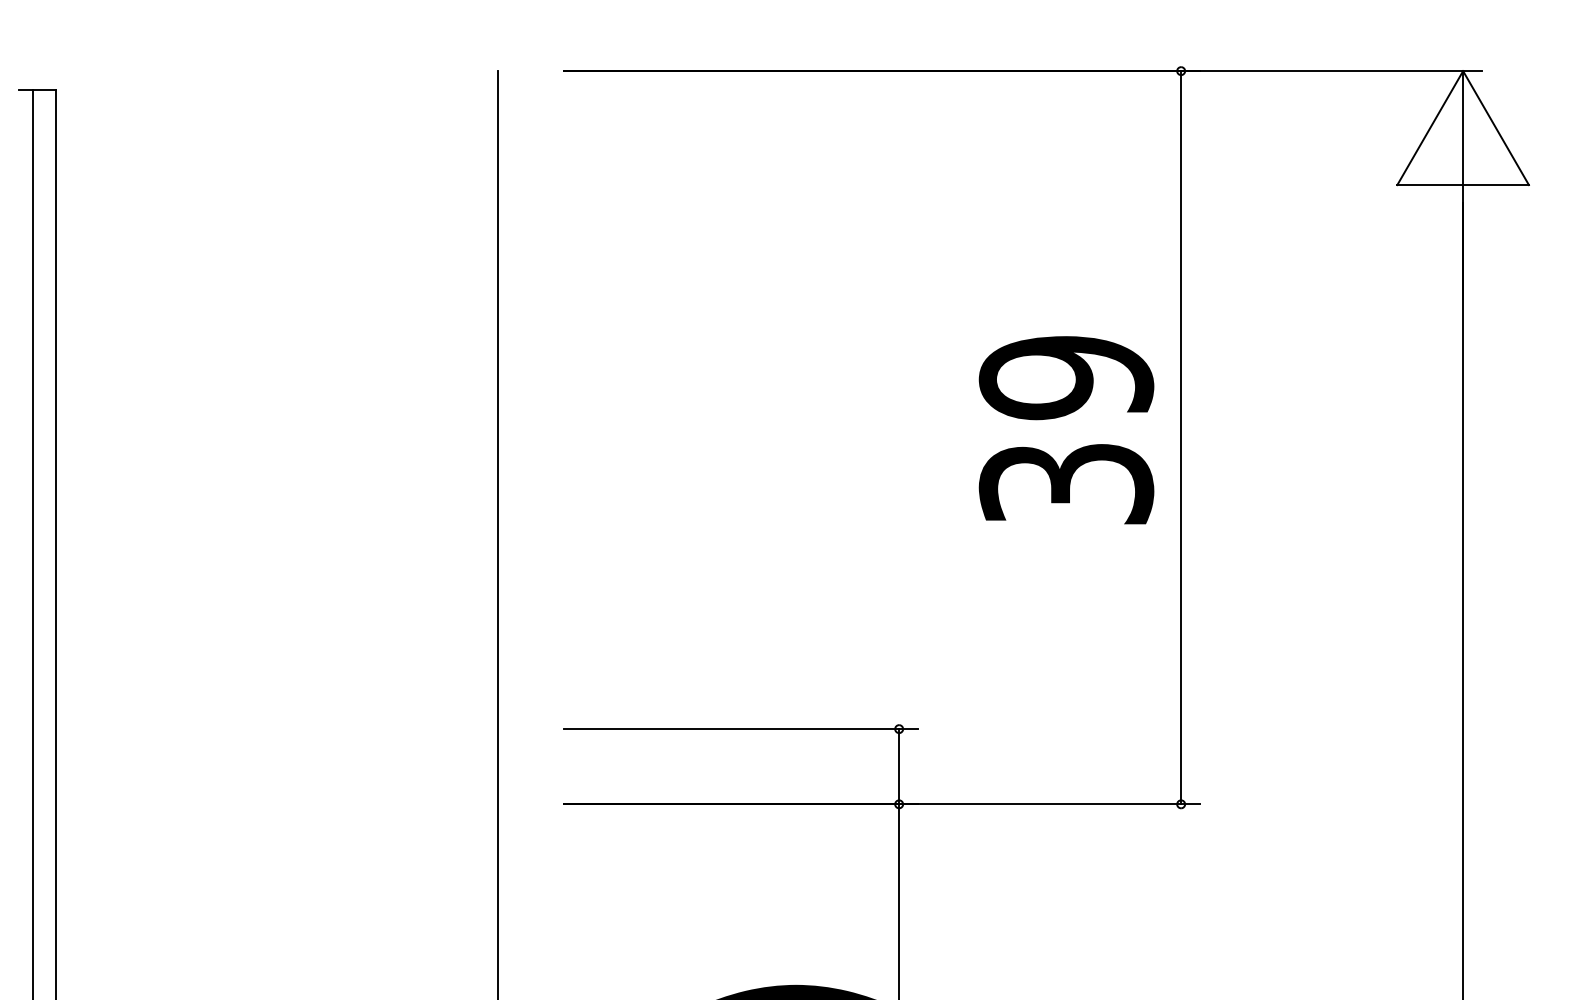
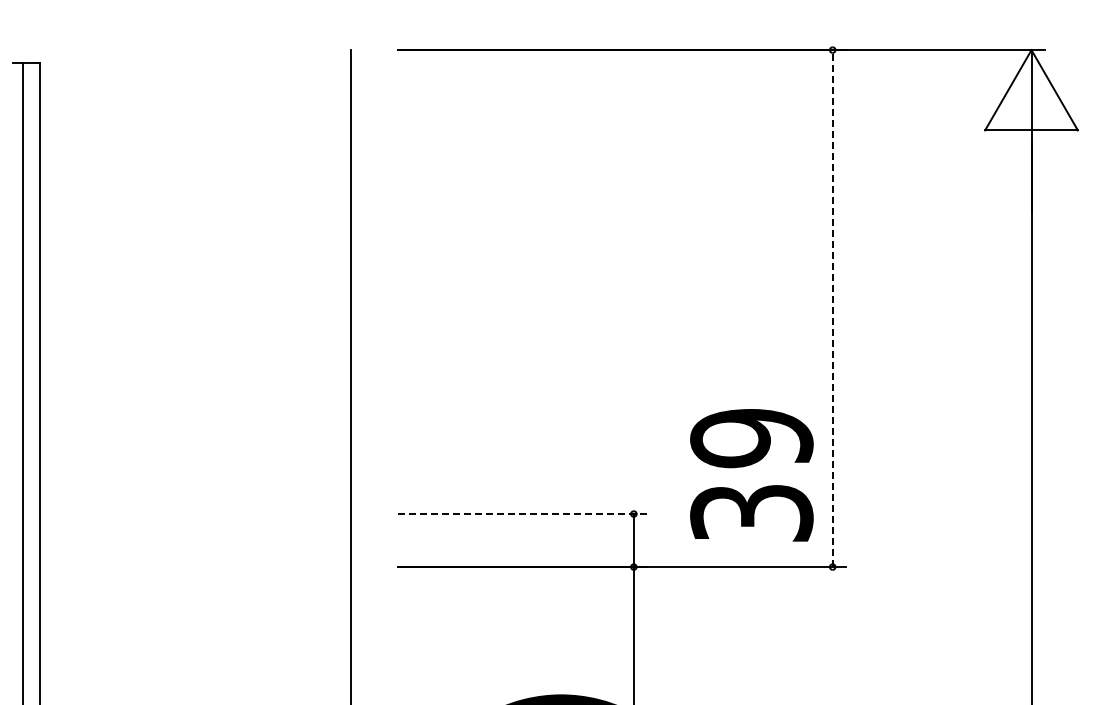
text: (1065, 430) -> (751, 475), moved
line: (1180, 437) -> (832, 308), solid -> dashed
line: (741, 729) -> (522, 514), solid -> dashed

